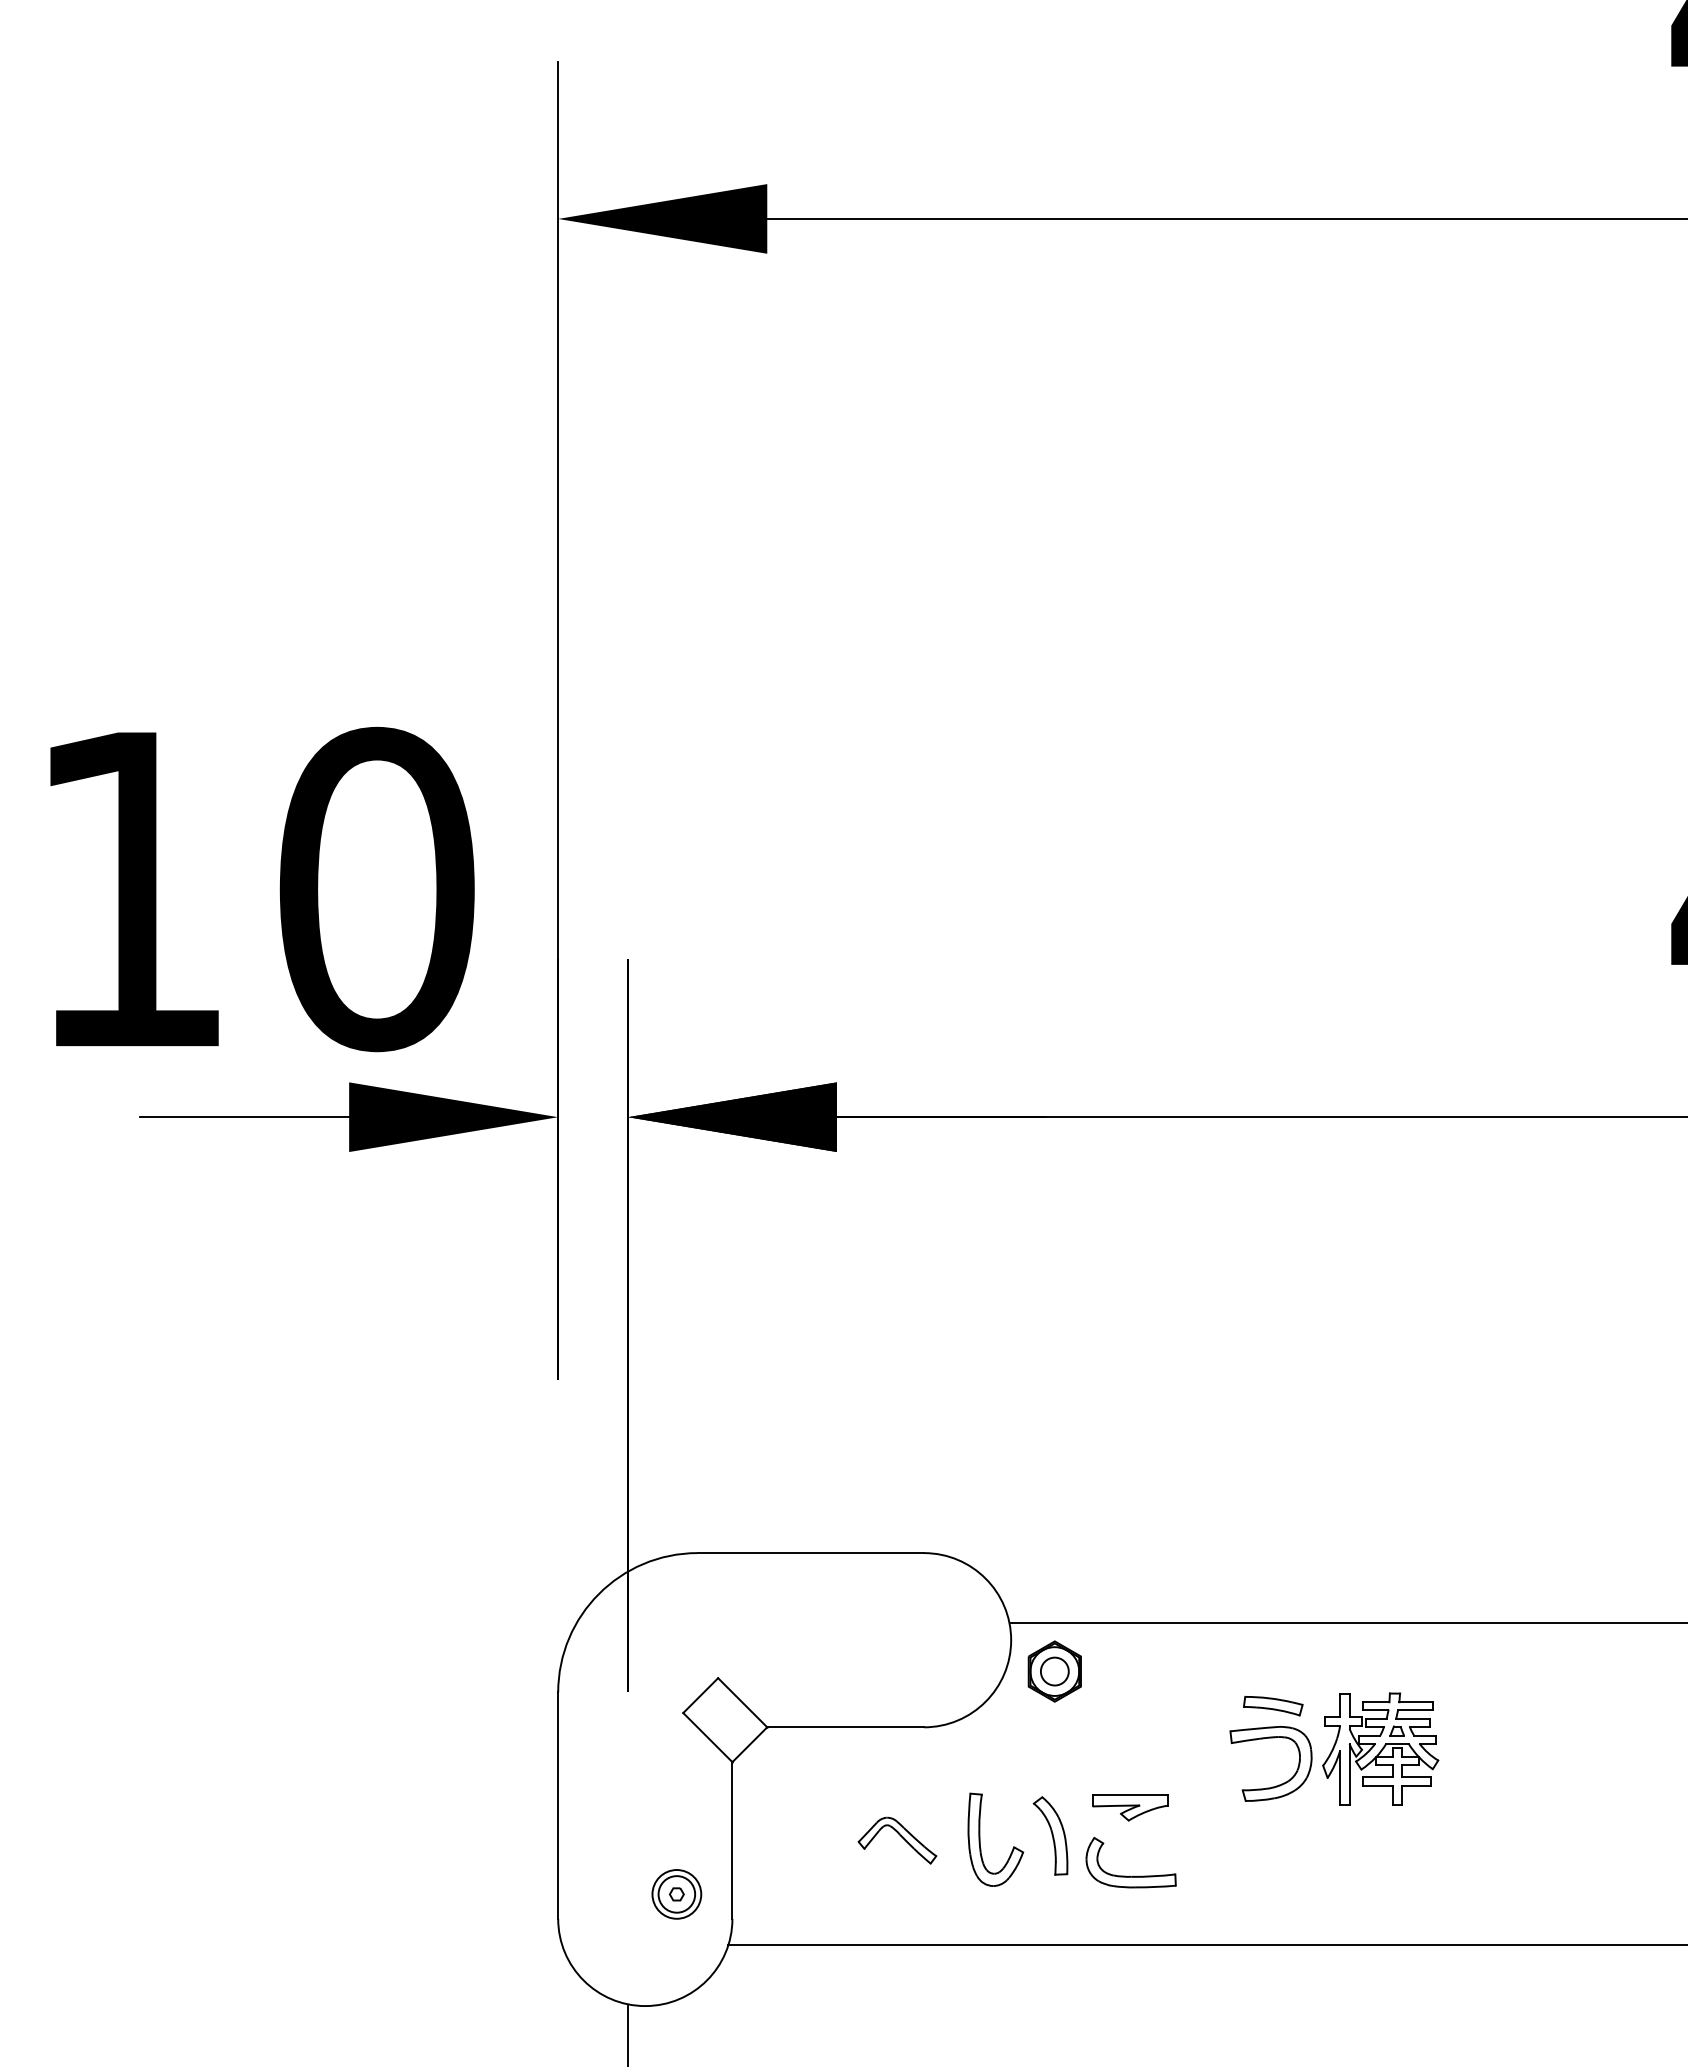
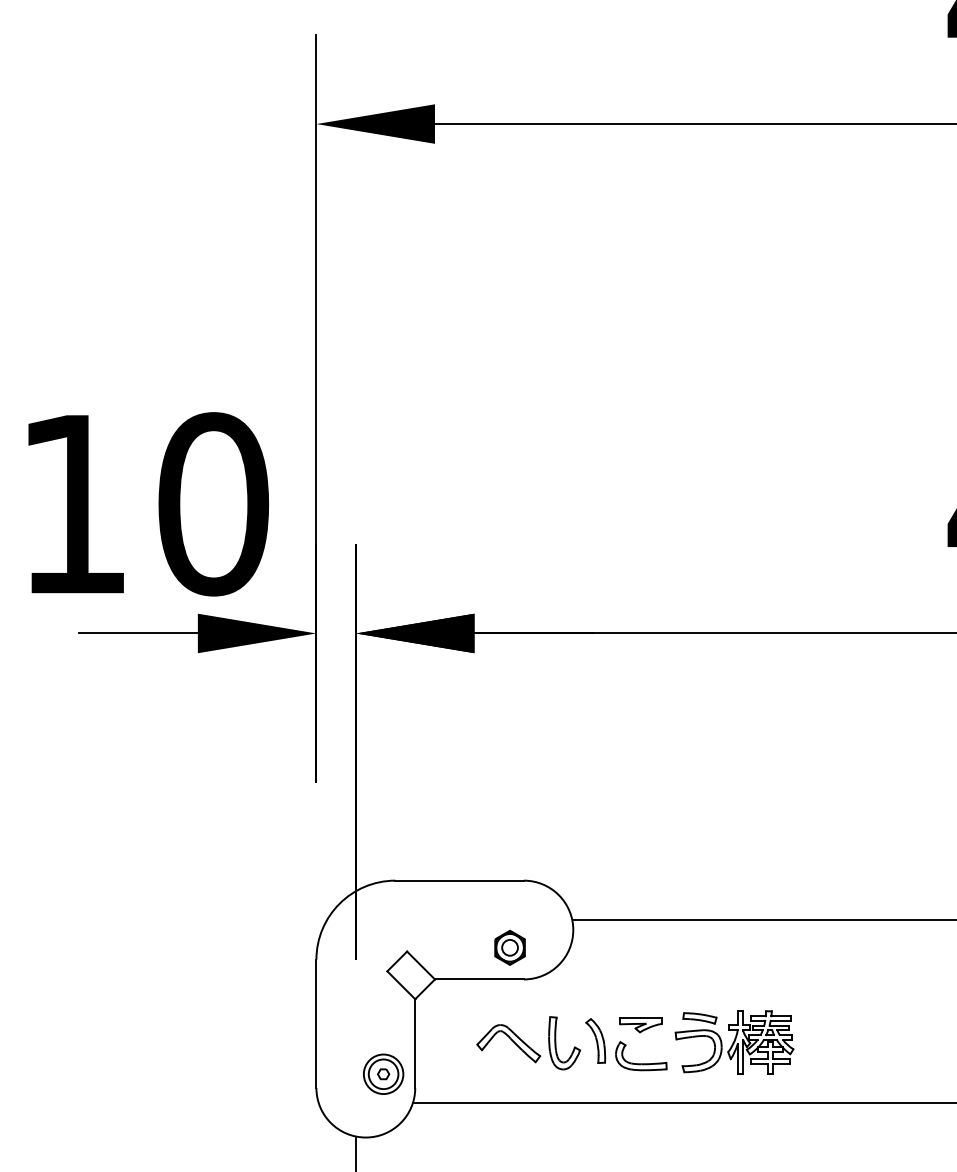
part: (1053, 1670) -> (509, 947), moved
part: (1334, 1748) -> (734, 1042), moved
part: (896, 1840) -> (508, 1043), size x1.43
part: (676, 1893) -> (383, 1073), size x1.43

